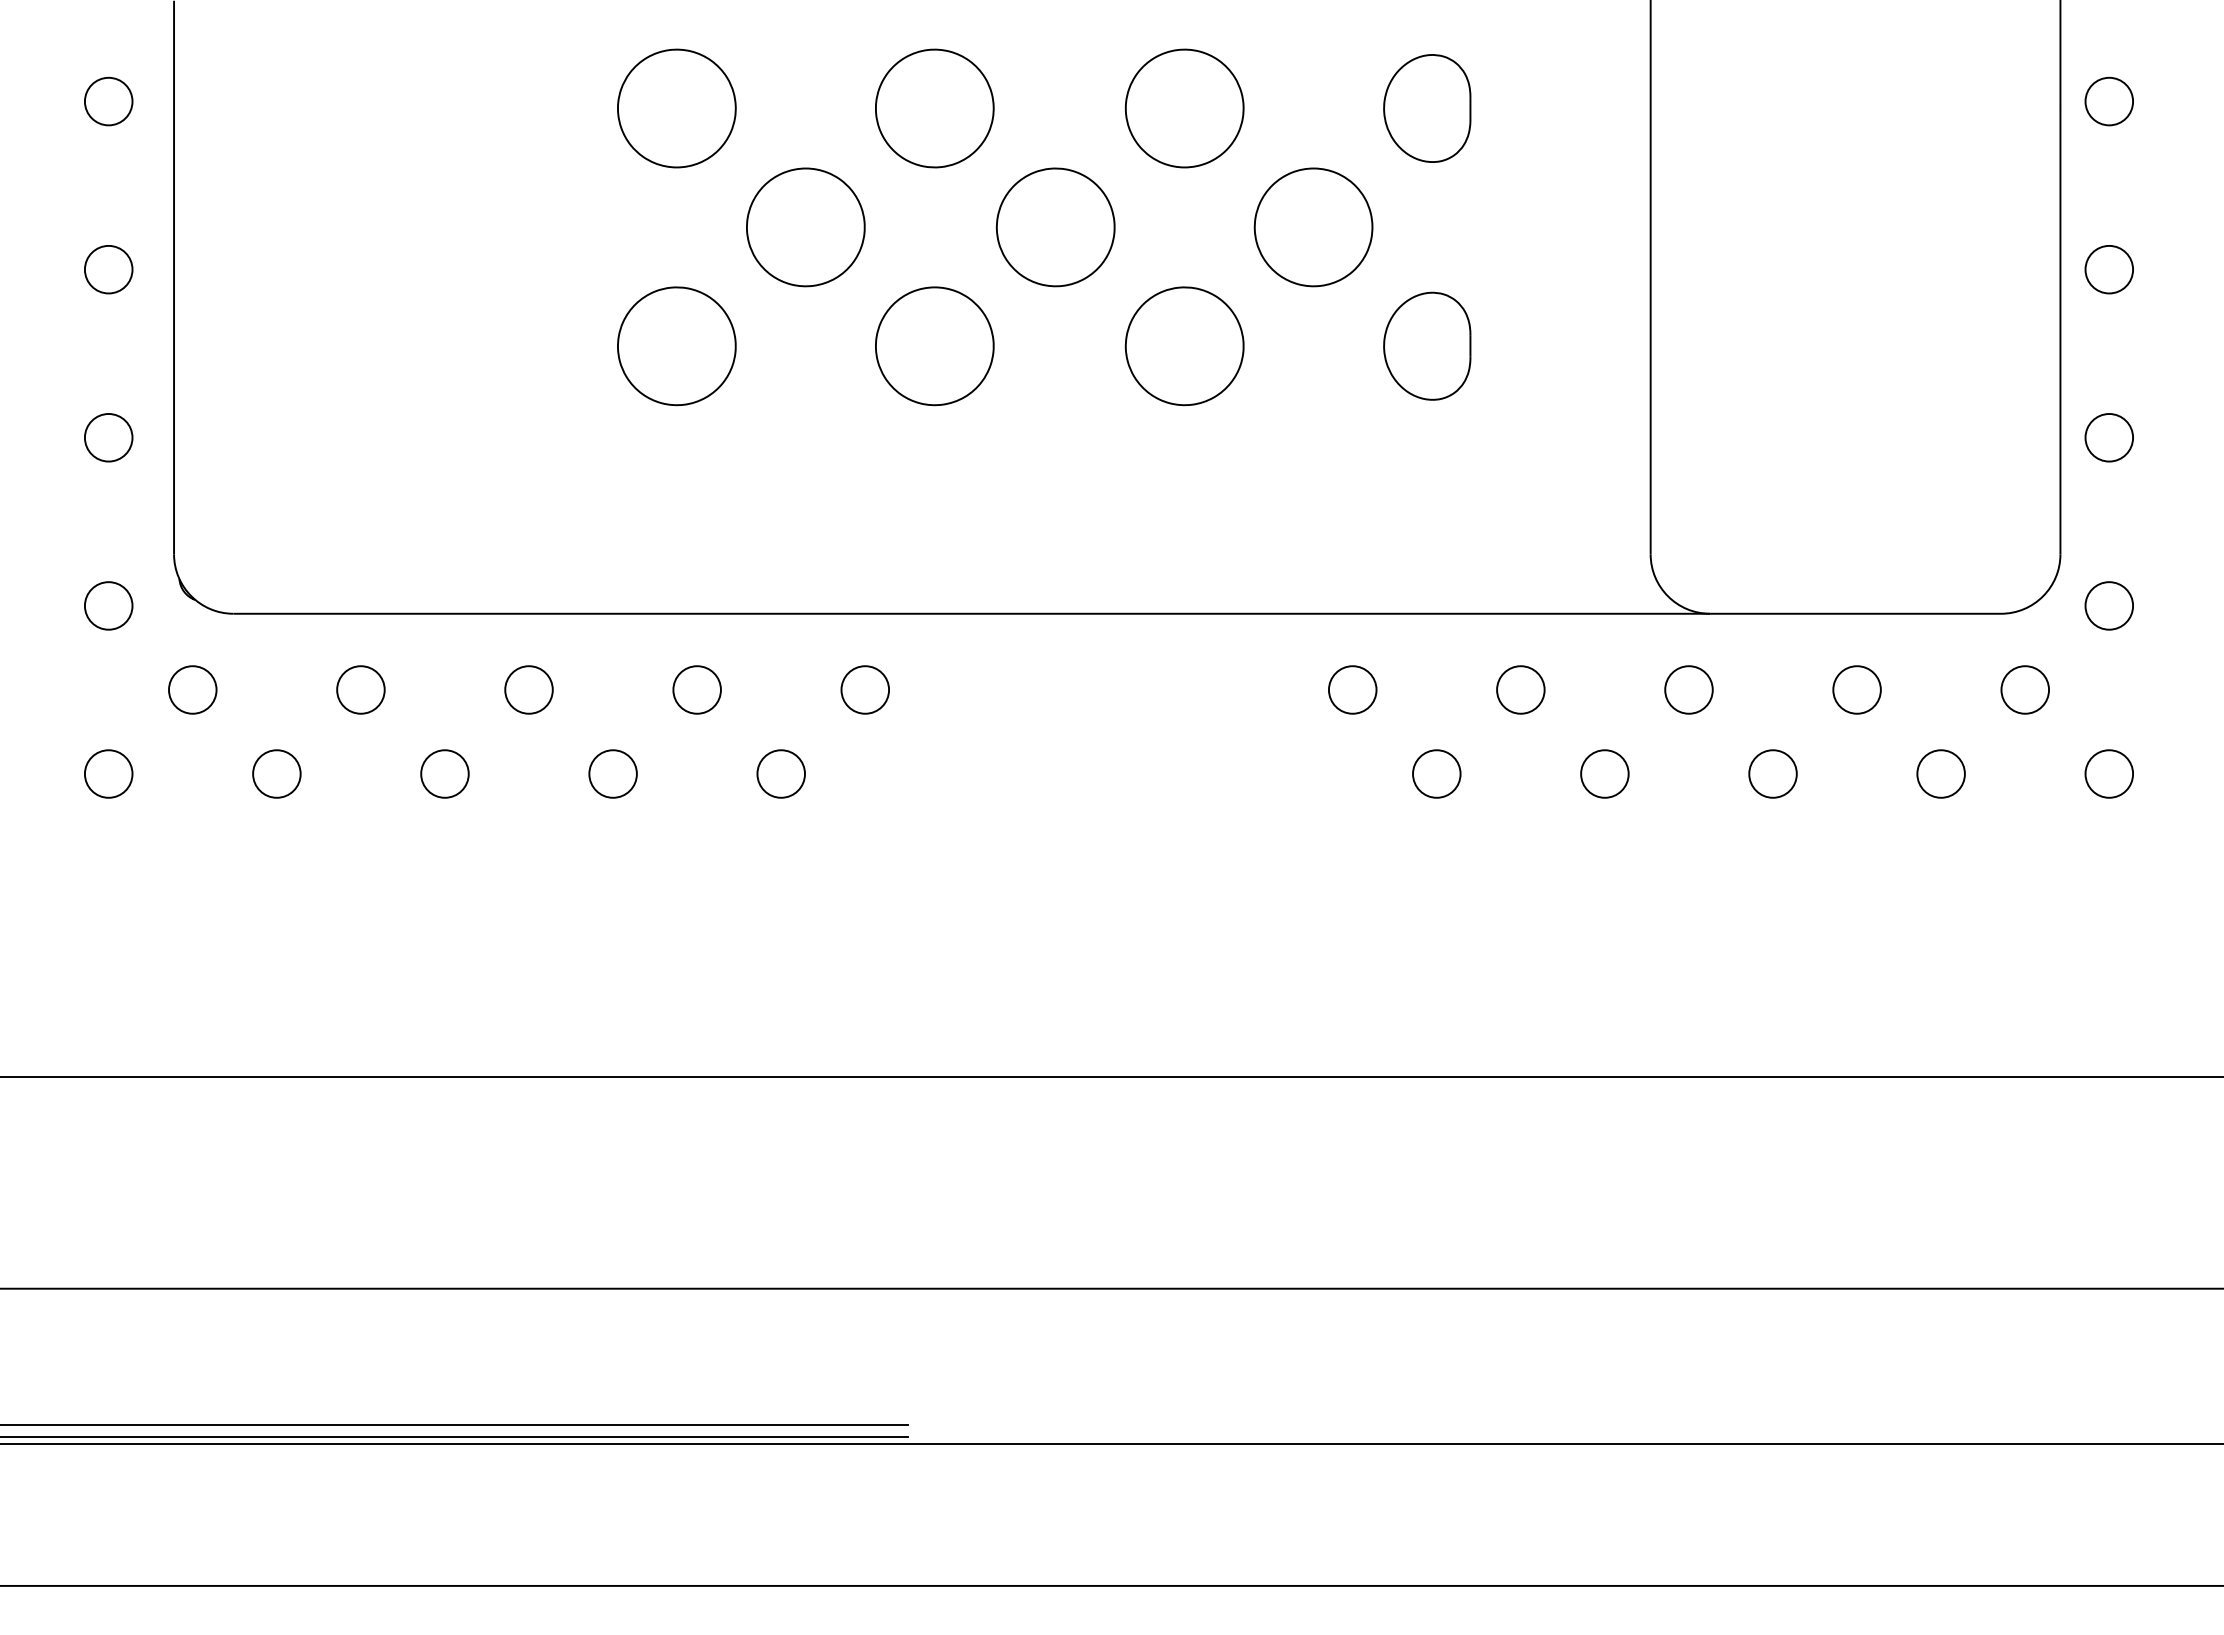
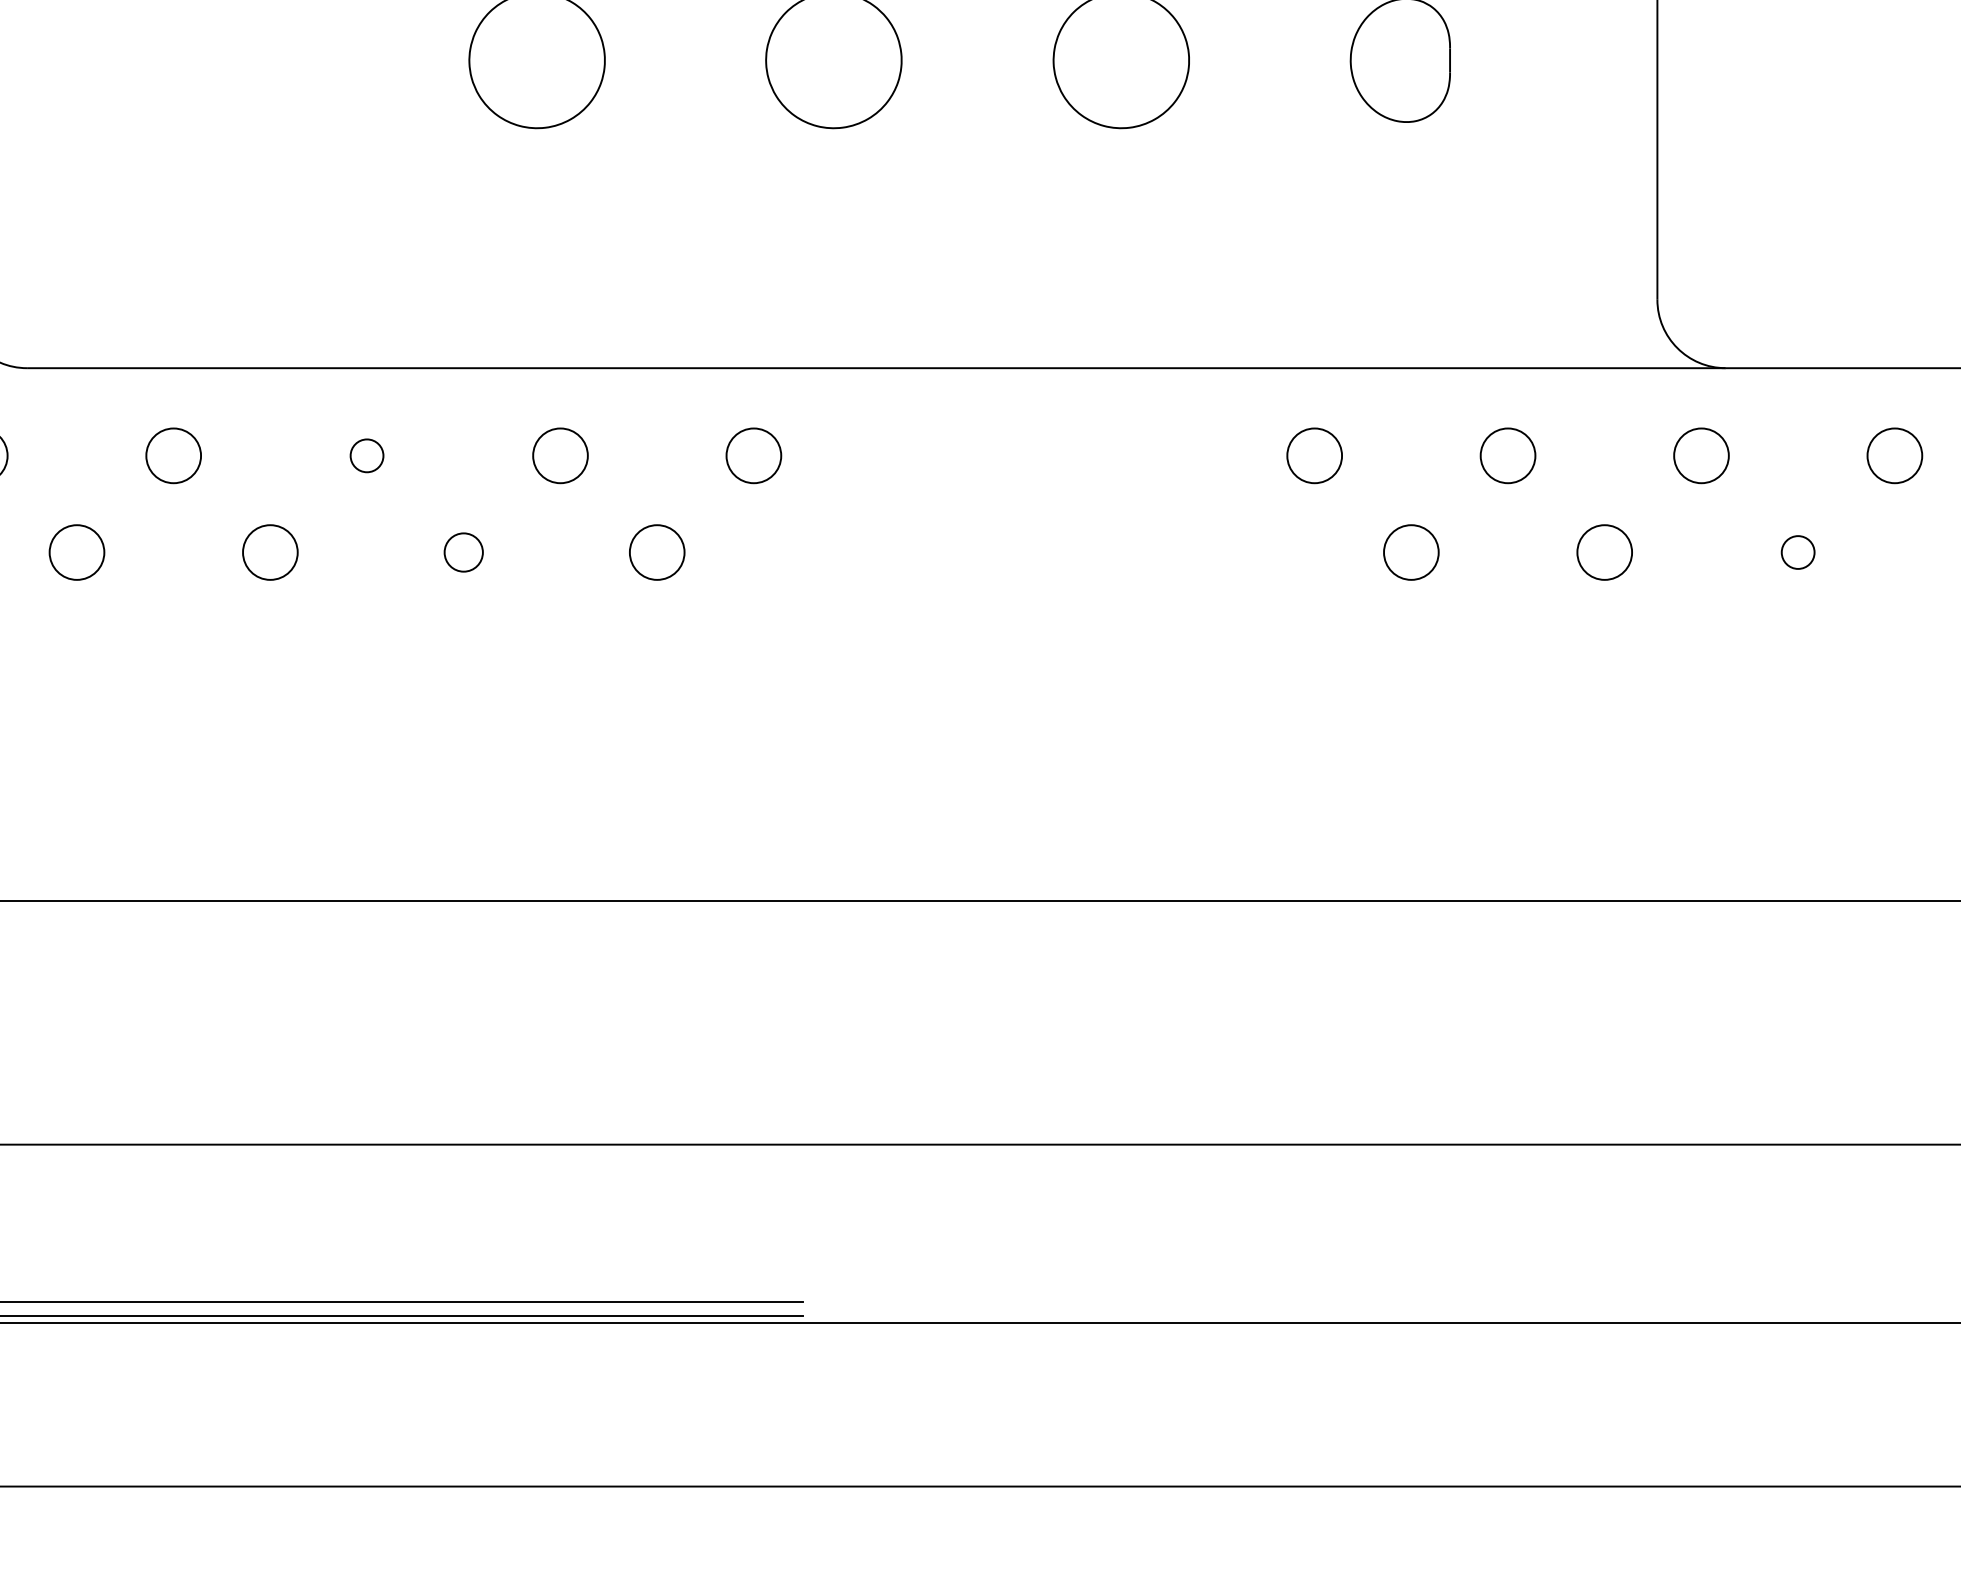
circle: (528, 689) -> (366, 455), size x0.6
circle: (612, 773) -> (463, 551), size x0.7
circle: (1772, 773) -> (1797, 551), size x0.6

